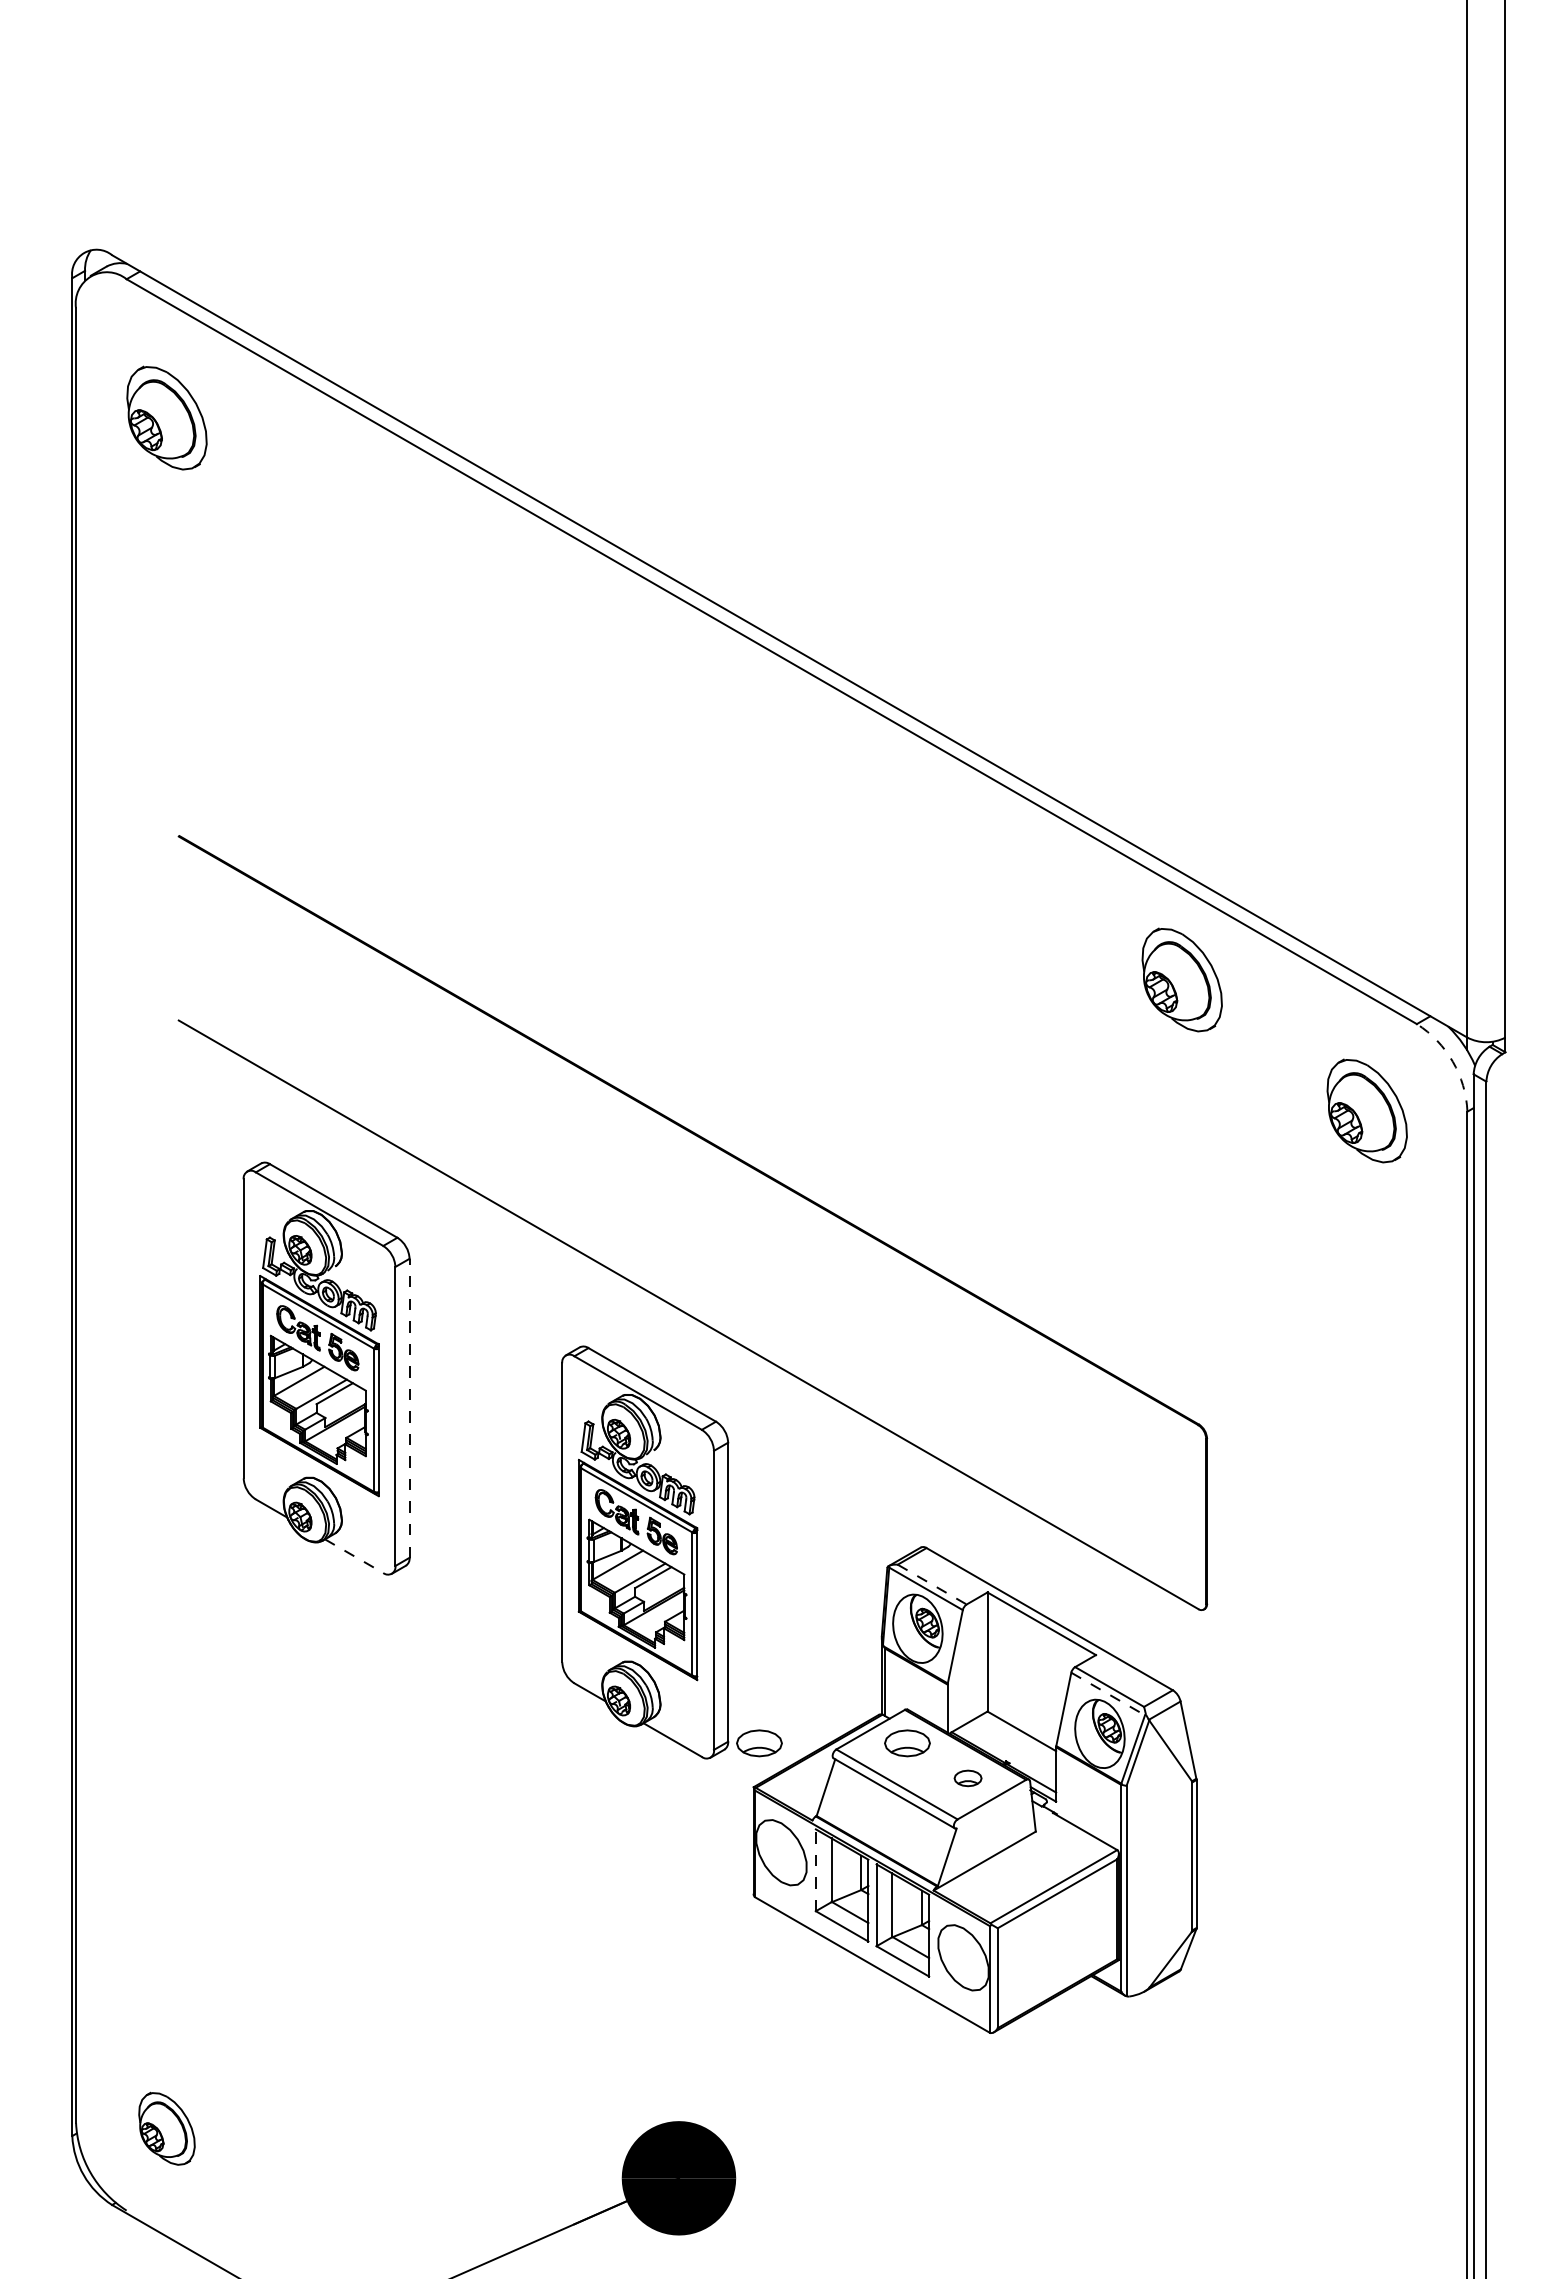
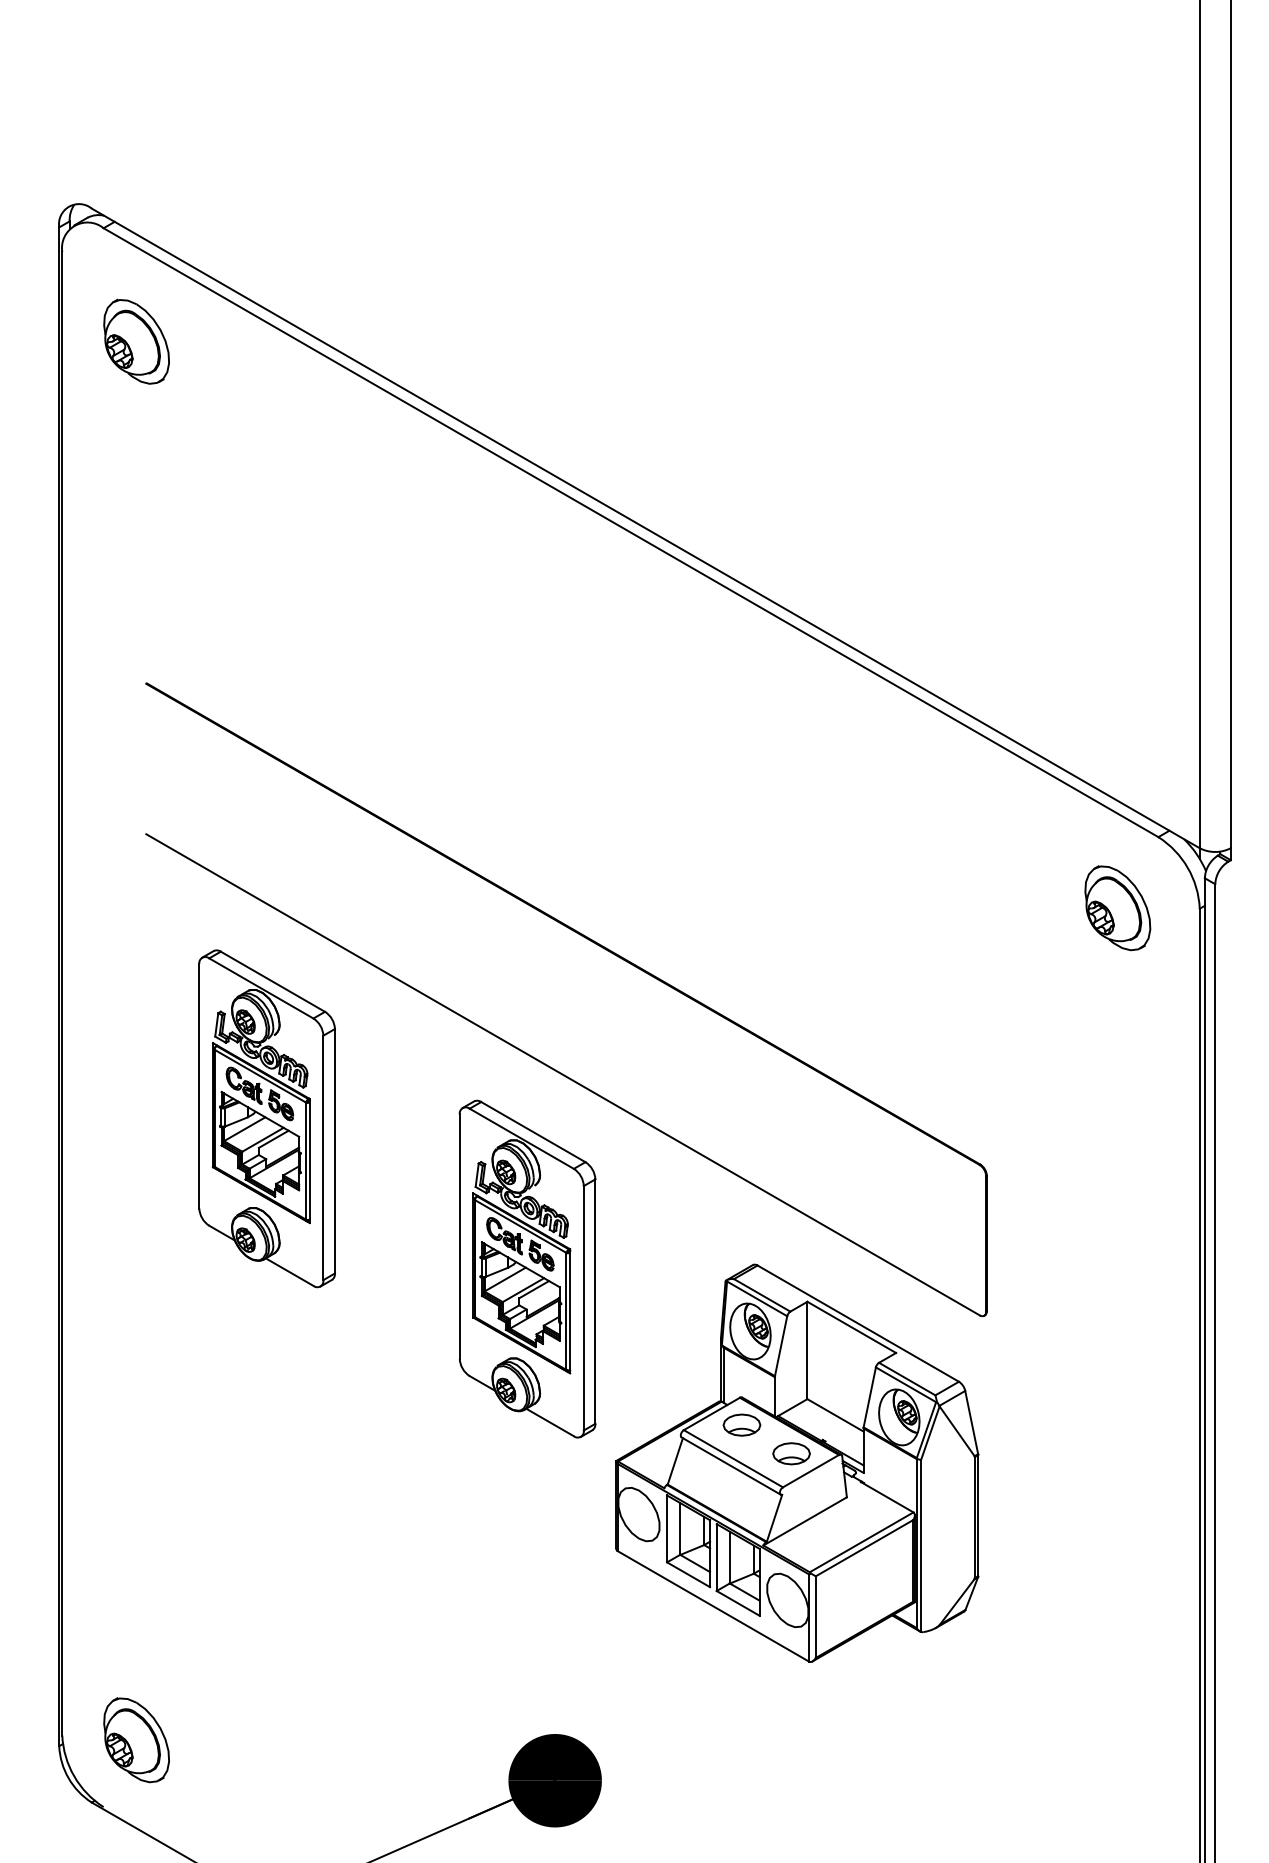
part: (1181, 979) -> (965, 800), removed
arc: (1452, 1061) -> (1187, 867), dashed -> solid
line: (409, 1408) -> (334, 1151), dashed -> solid
line: (354, 1556) -> (289, 1272), dashed -> solid
line: (932, 1584) -> (762, 1295), dashed -> solid
line: (1108, 1694) -> (906, 1385), dashed -> solid
part: (759, 1743) -> (621, 1425), removed
part: (967, 1778) -> (791, 1453), size x1.67
line: (815, 1870) -> (666, 1529), dashed -> solid
part: (166, 2128) -> (136, 1740), size x1.43

